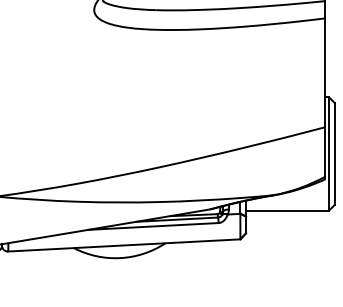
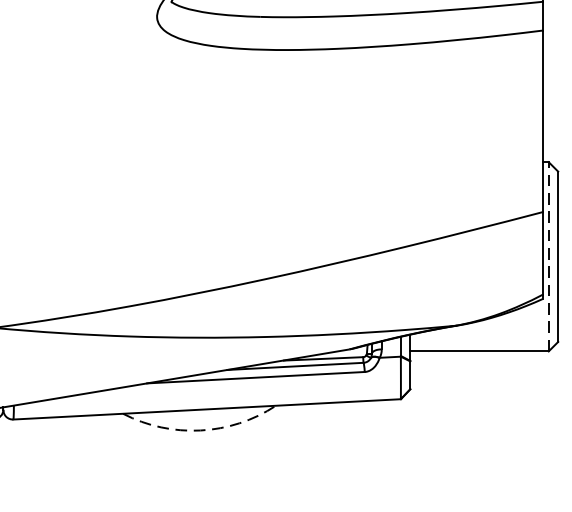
line: (329, 153) -> (549, 256), solid -> dashed
arc: (120, 258) -> (200, 431), solid -> dashed

